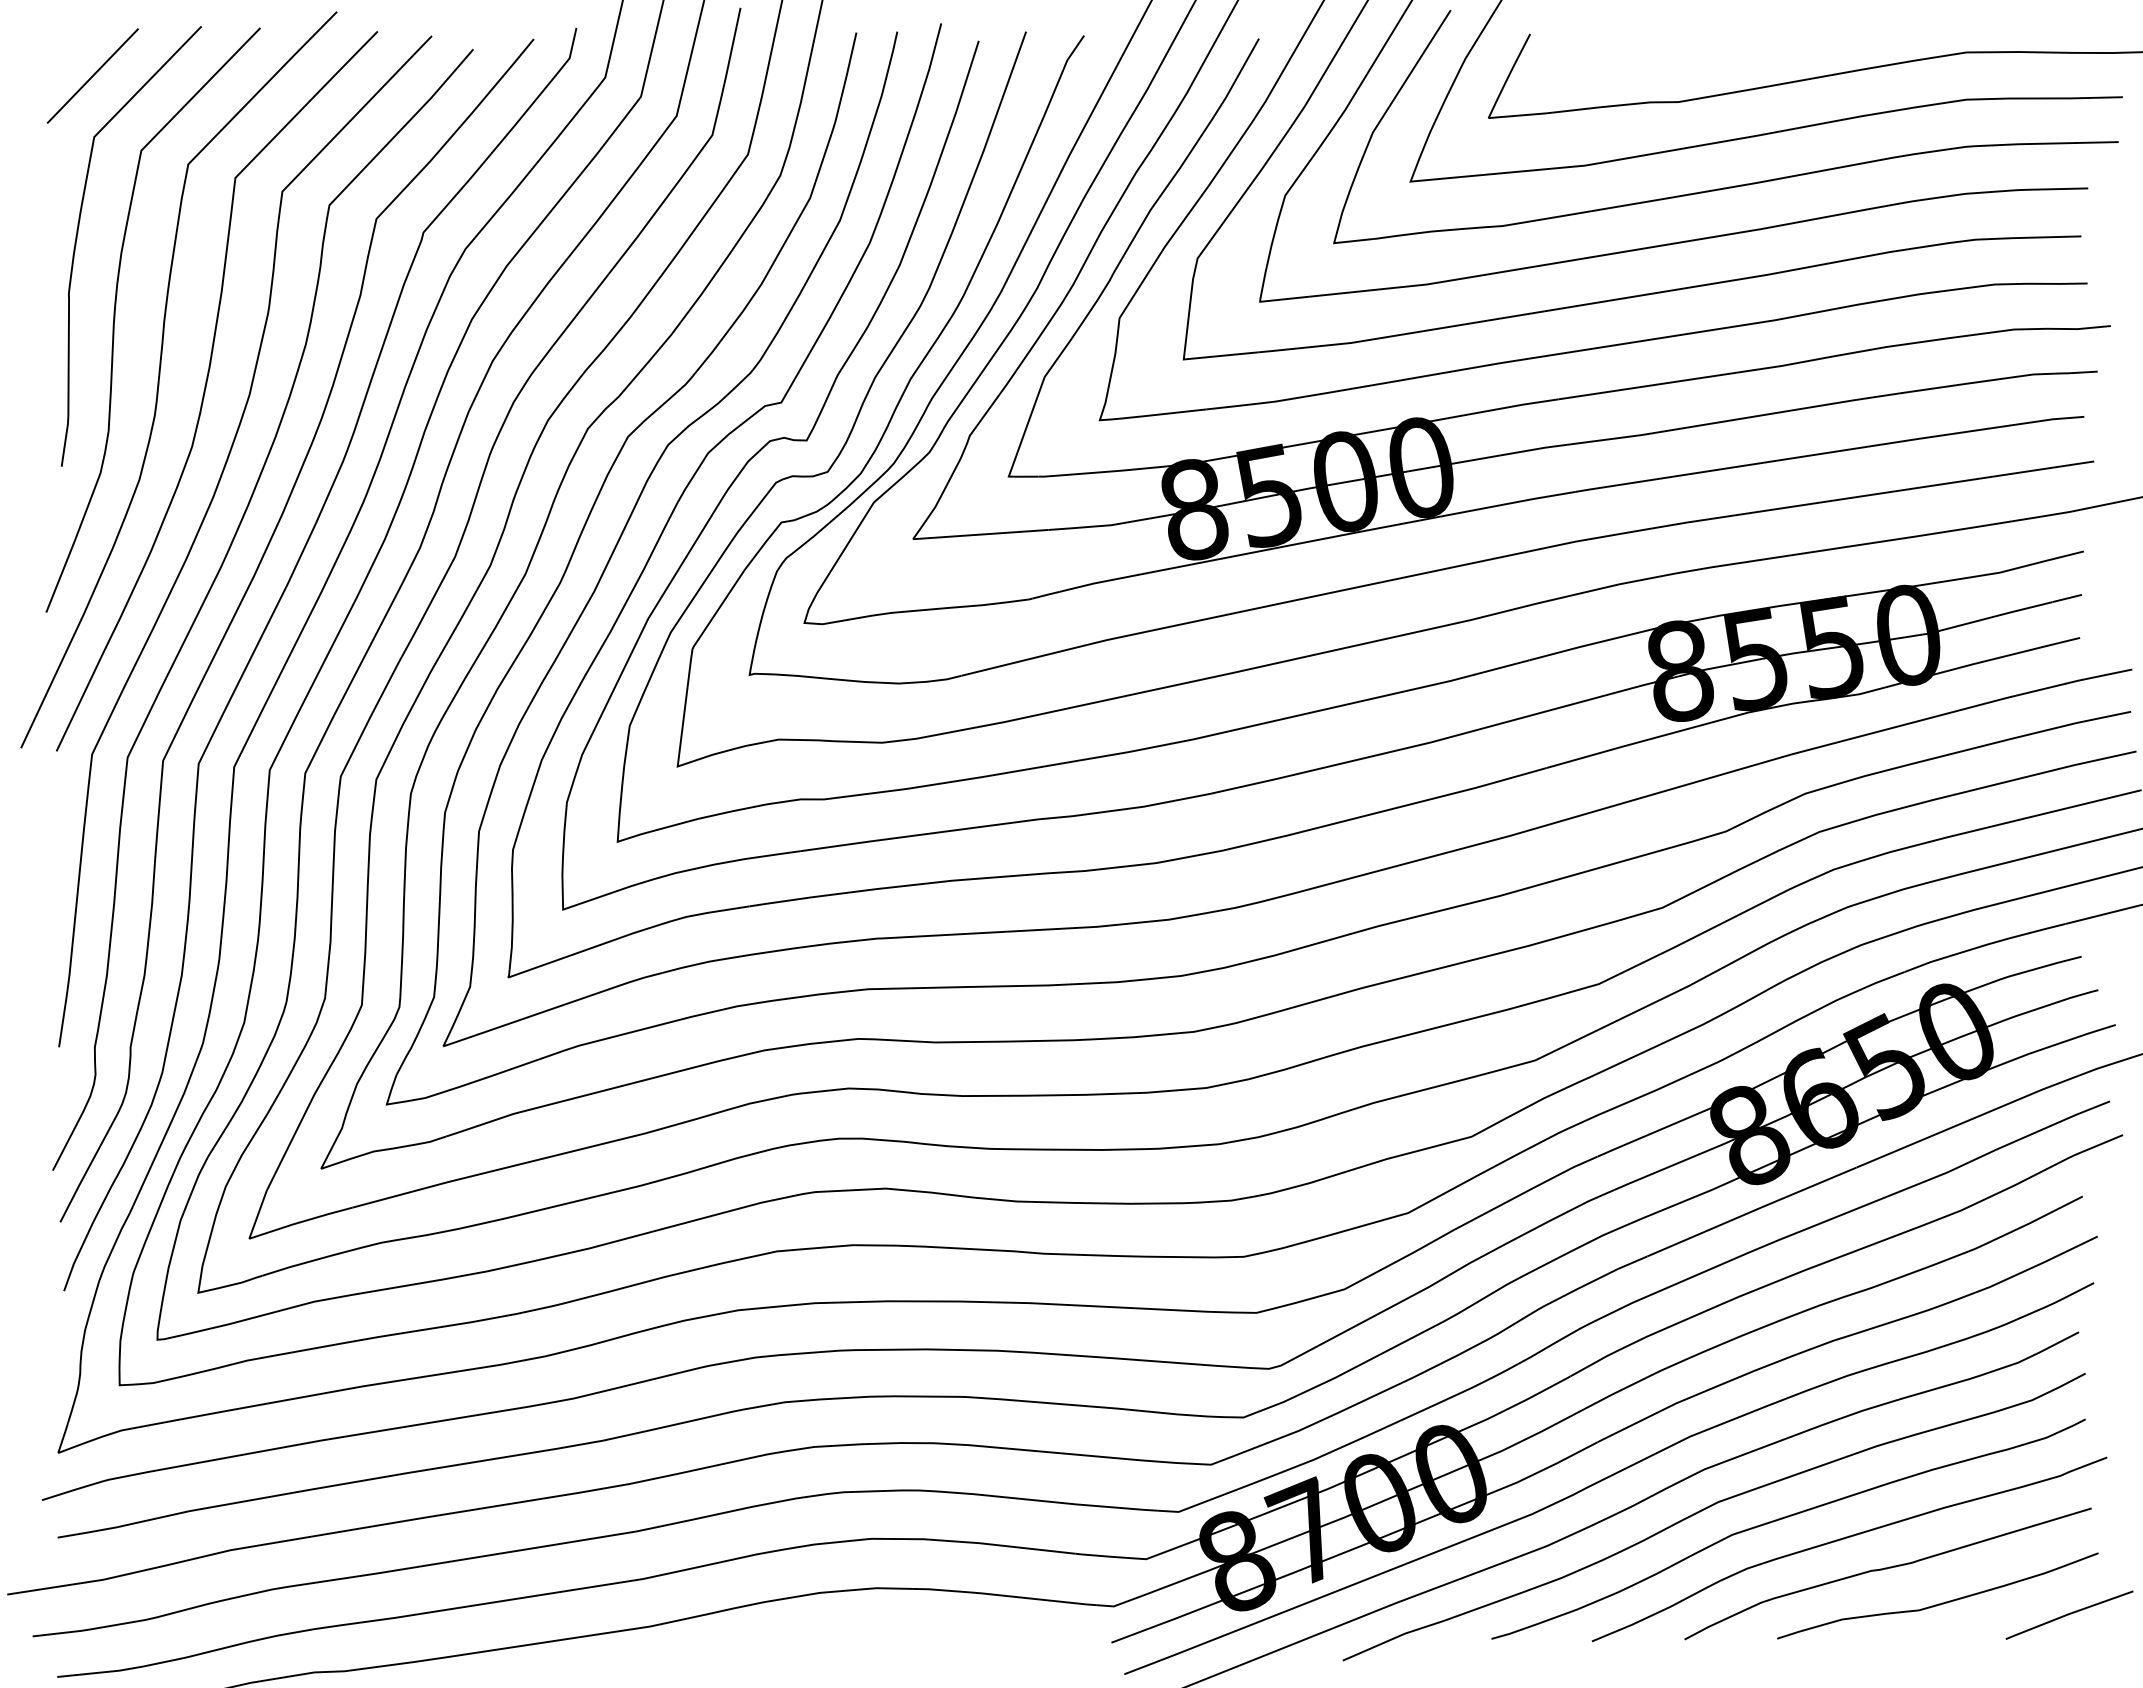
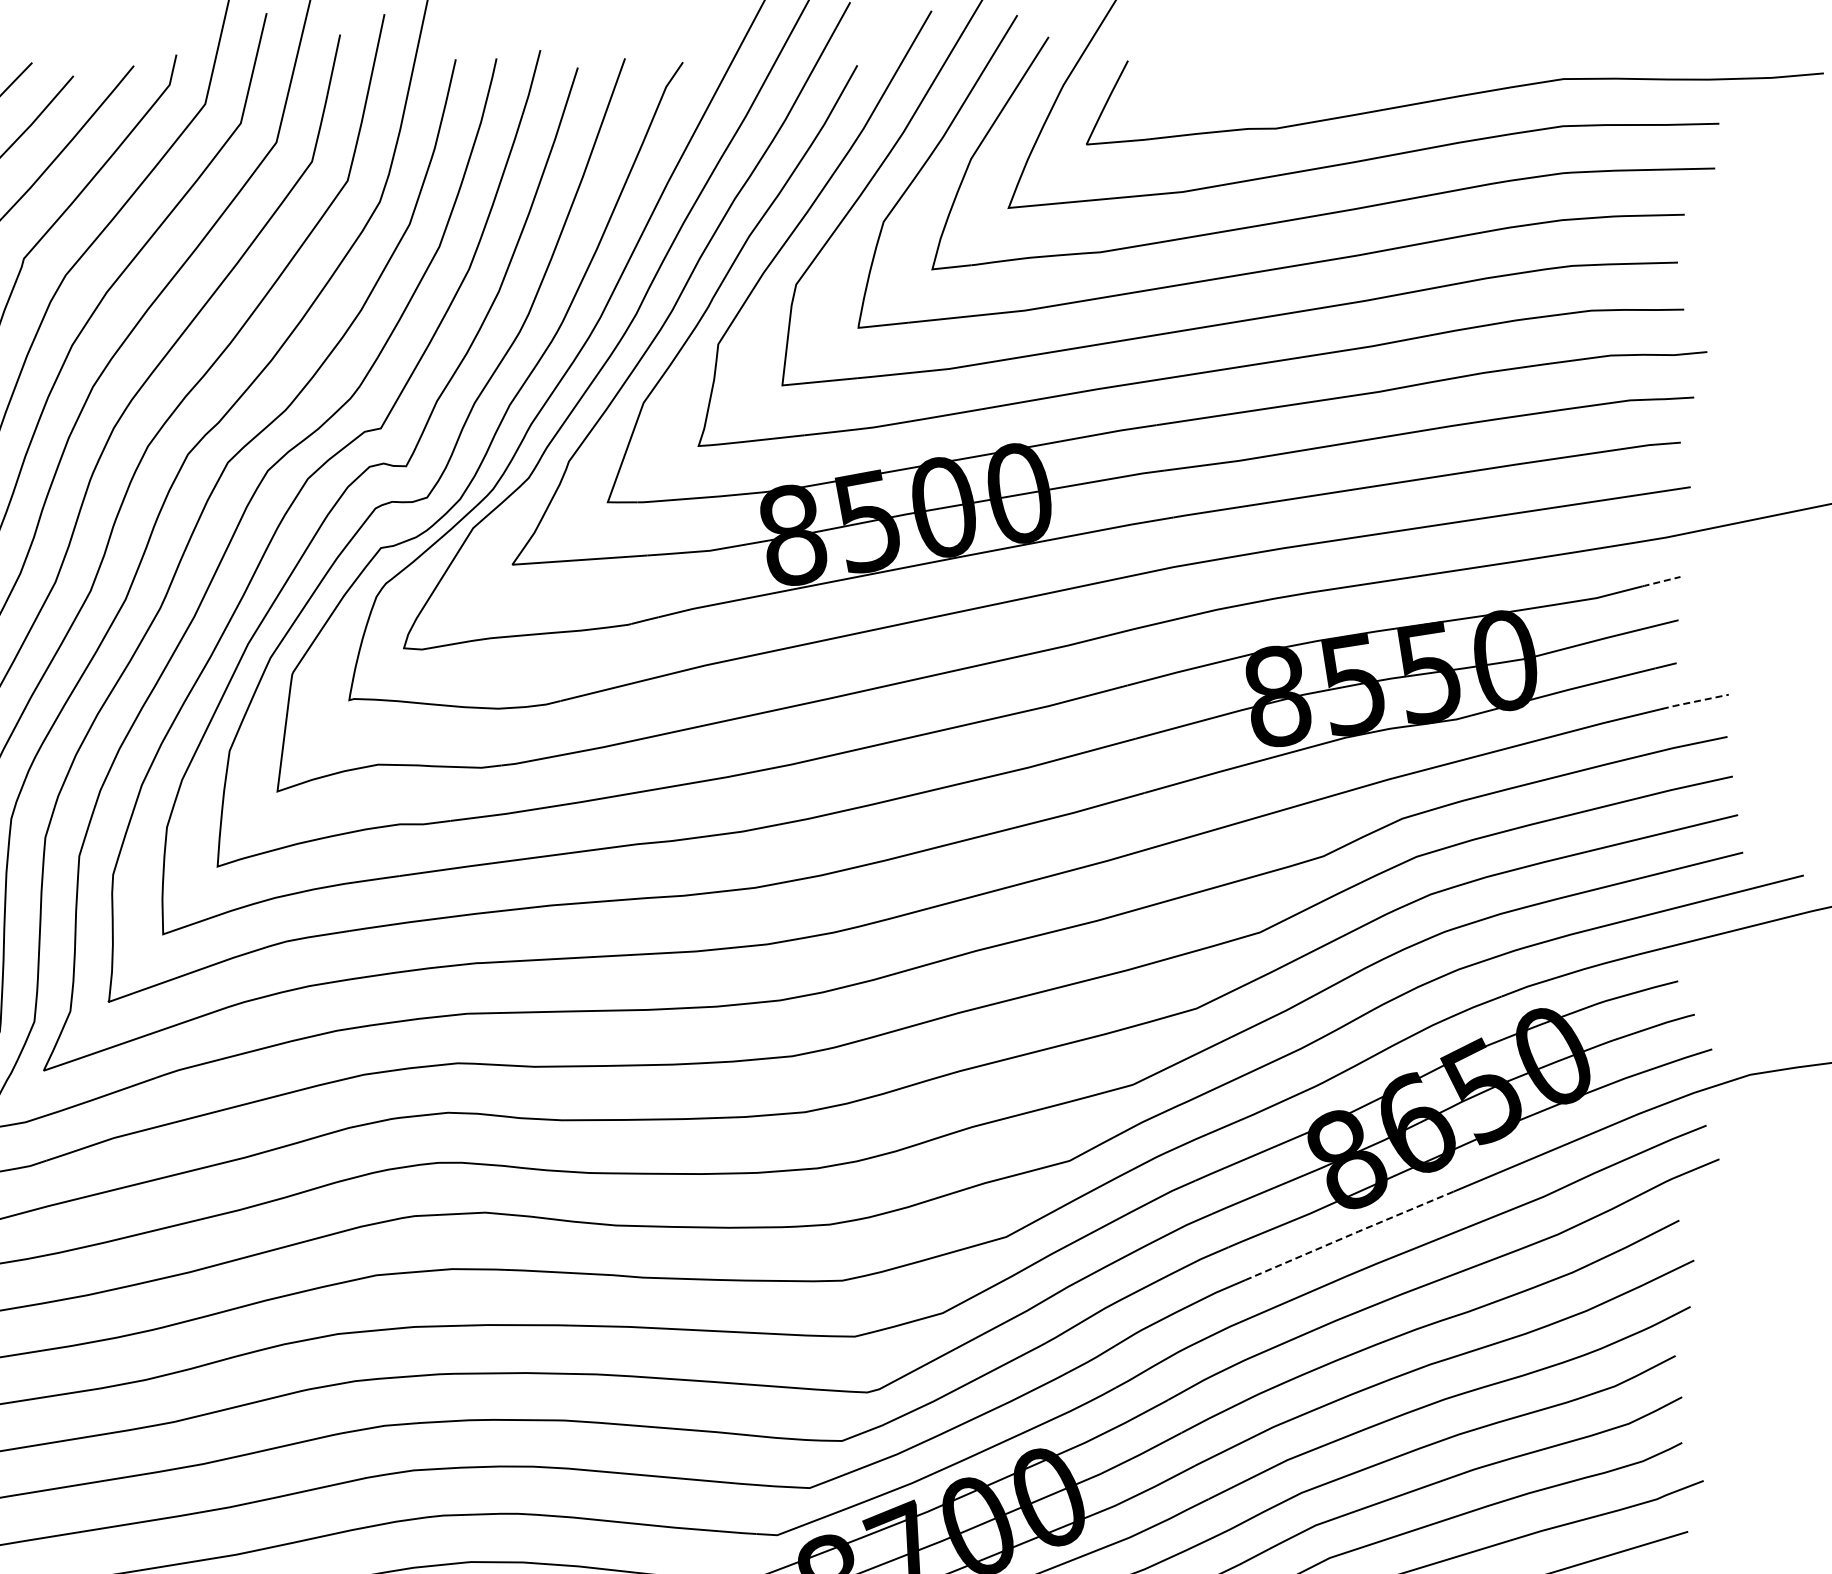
line: (2064, 556) -> (1661, 581), solid -> dashed
line: (2098, 676) -> (1695, 701), solid -> dashed
line: (1753, 1211) -> (1350, 1235), solid -> dashed

